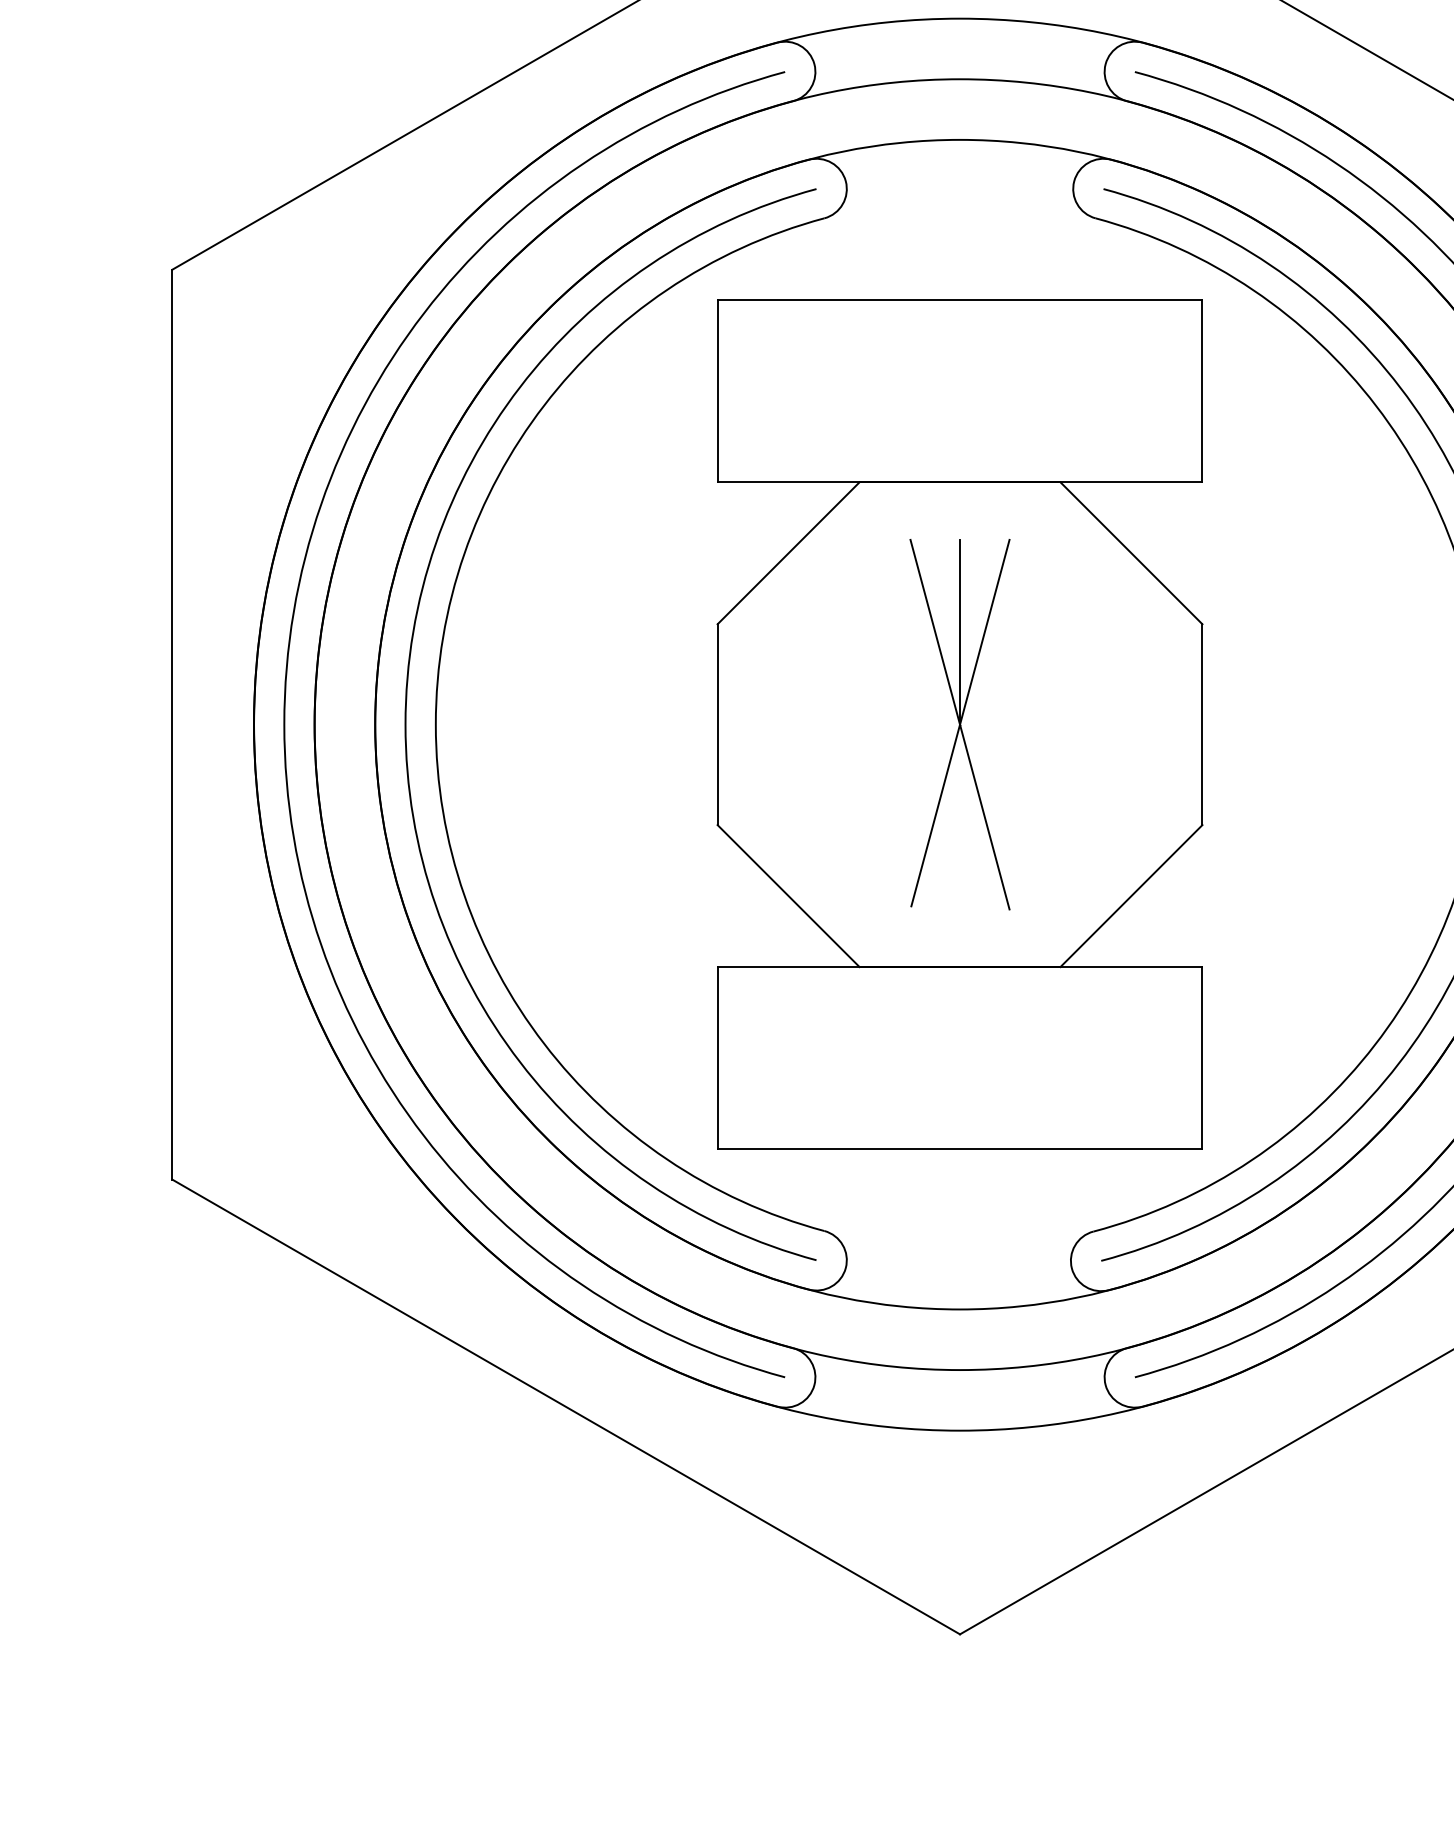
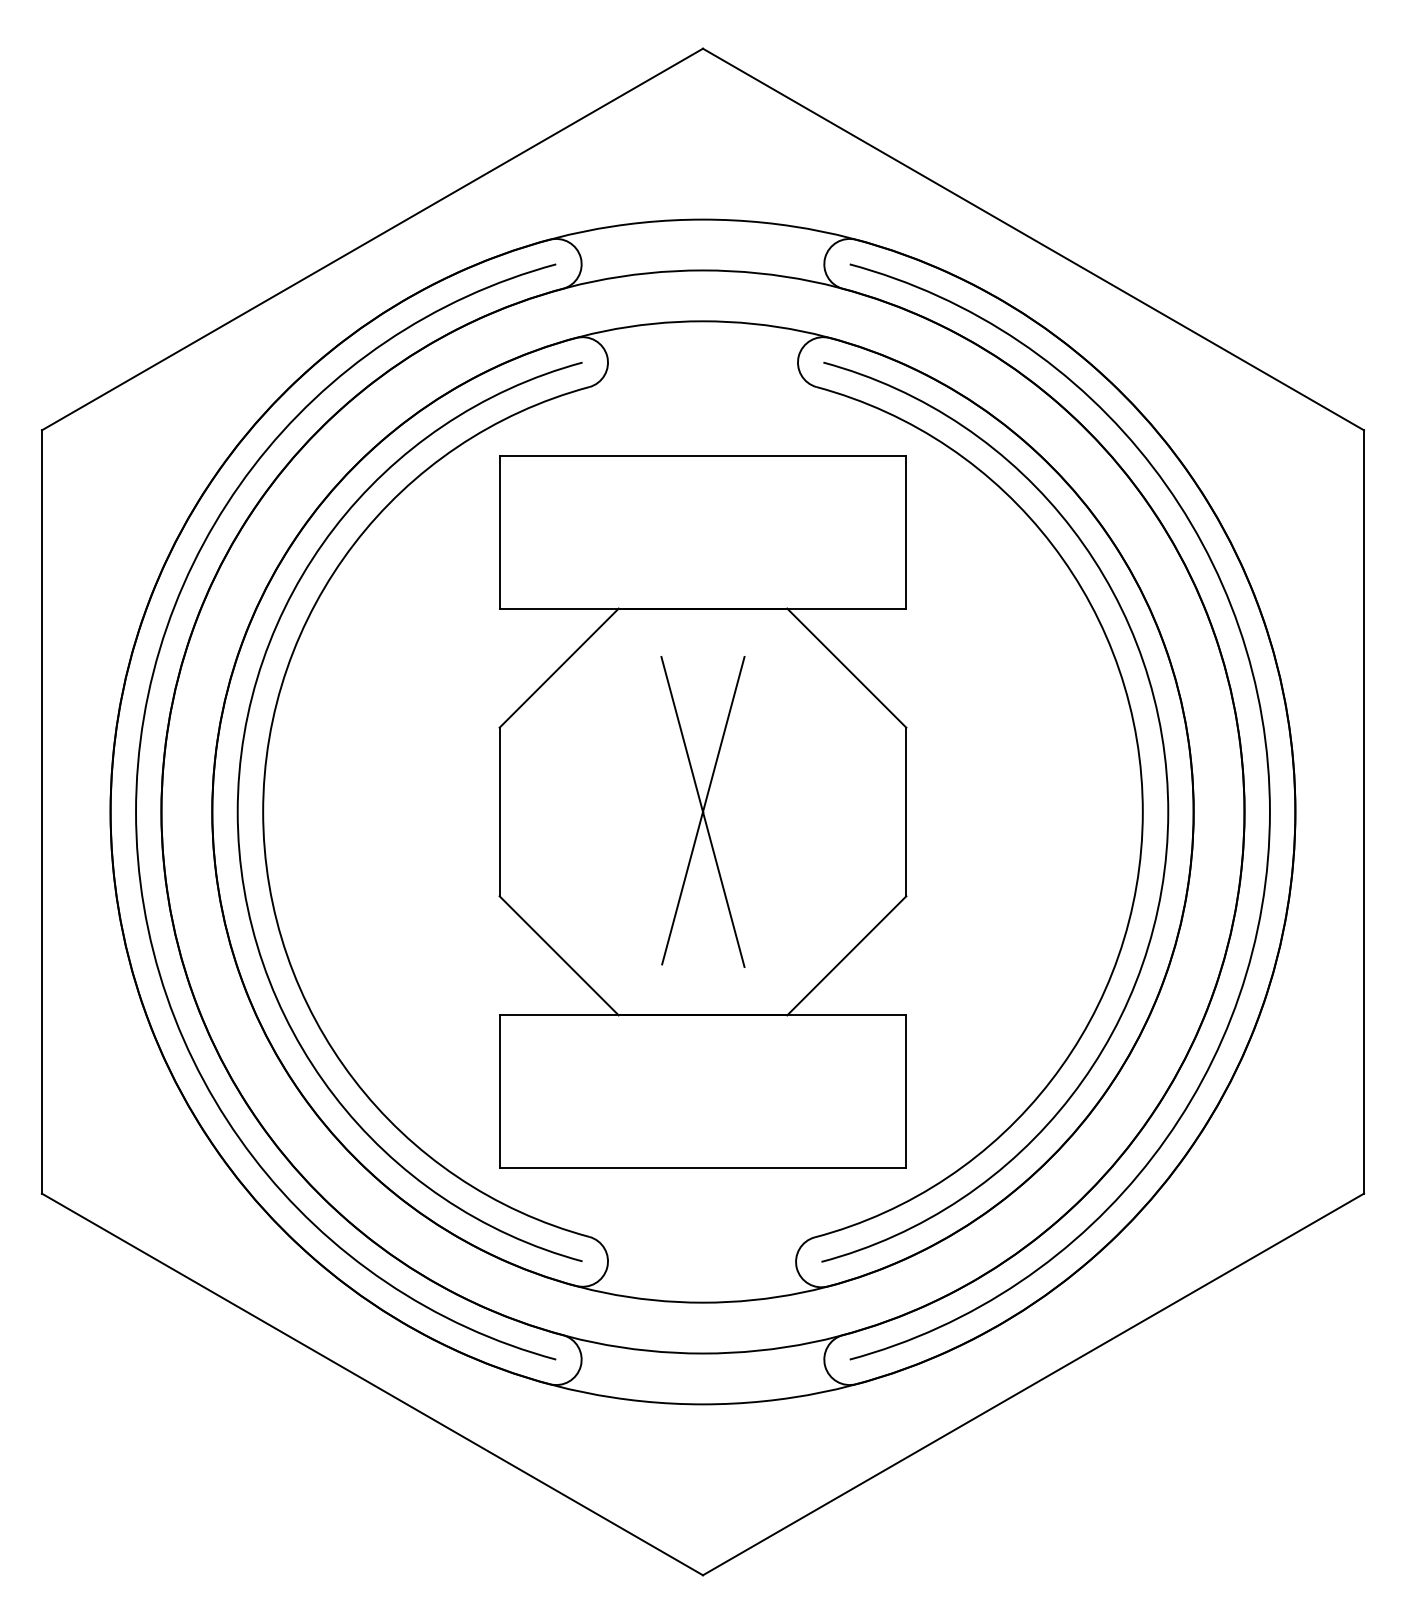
line: (960, 632) -> (703, 734), removed

